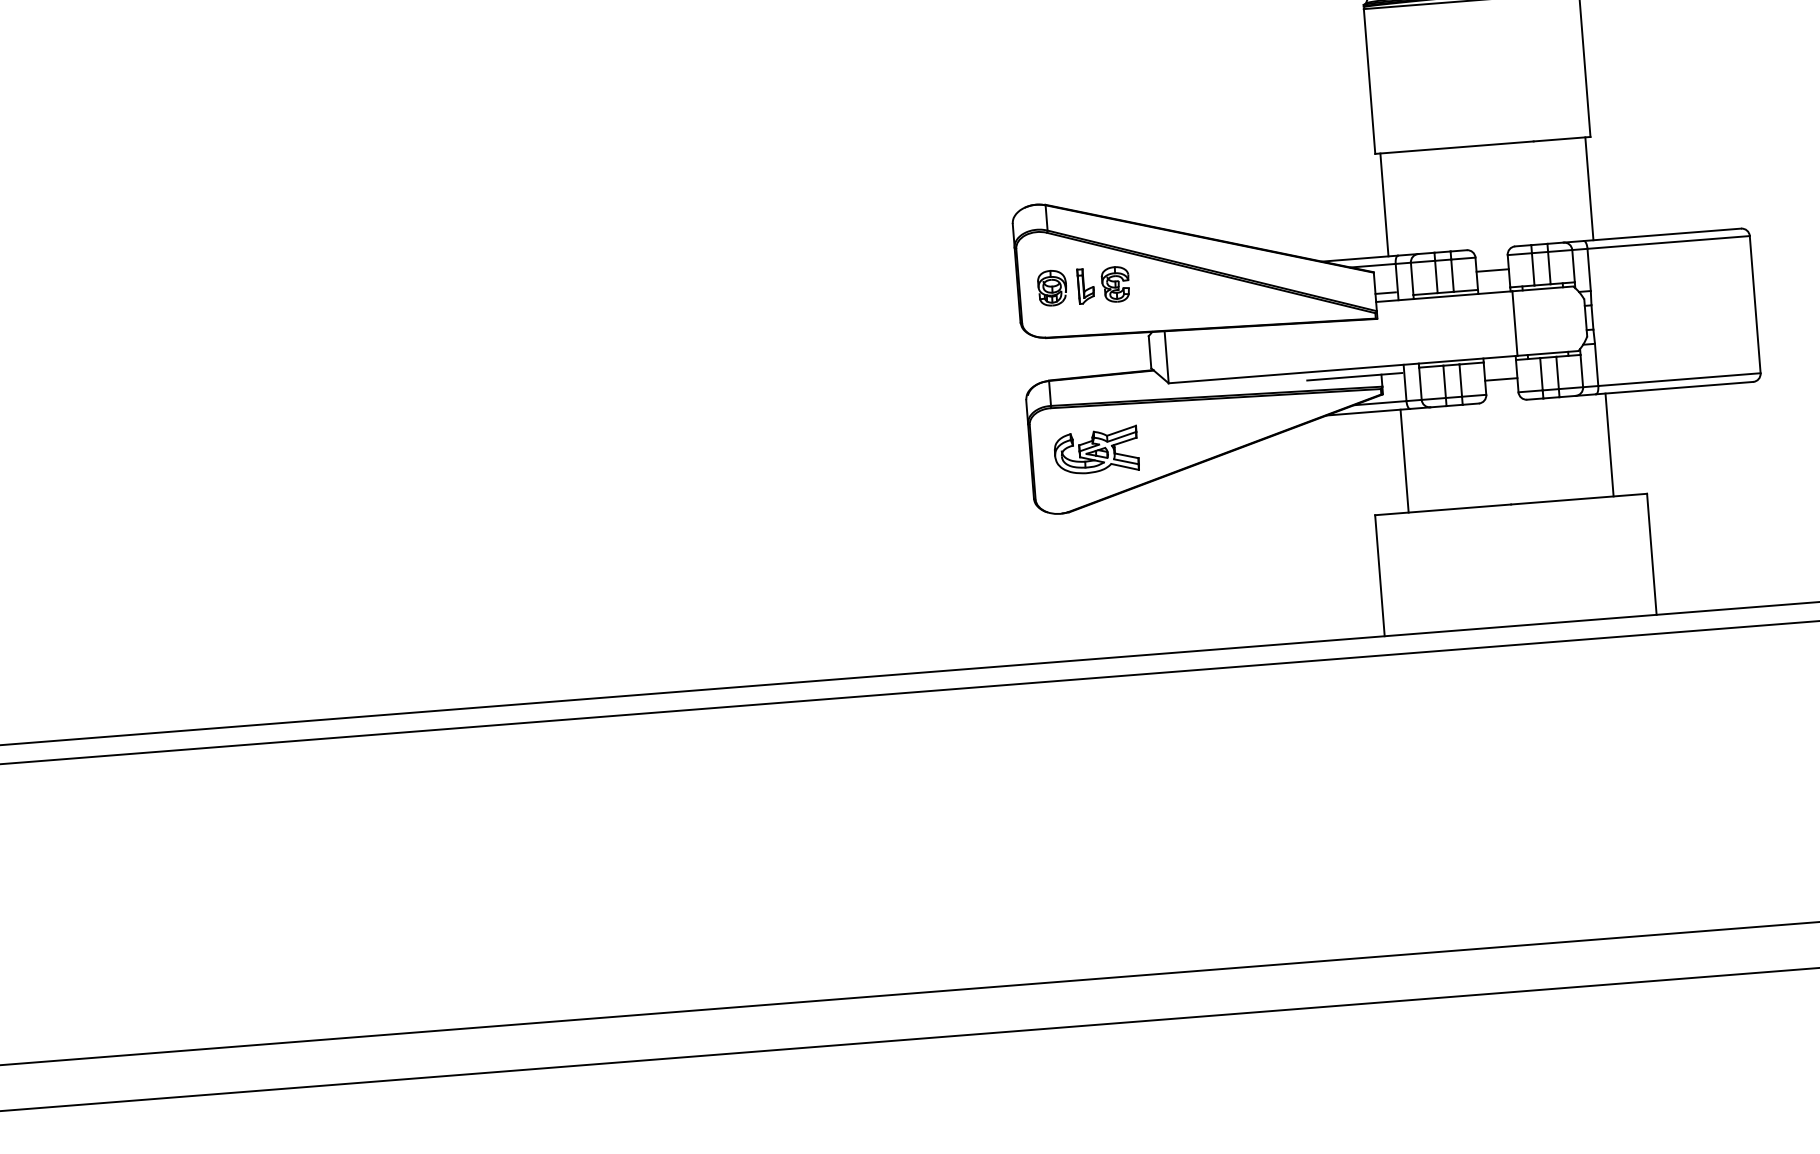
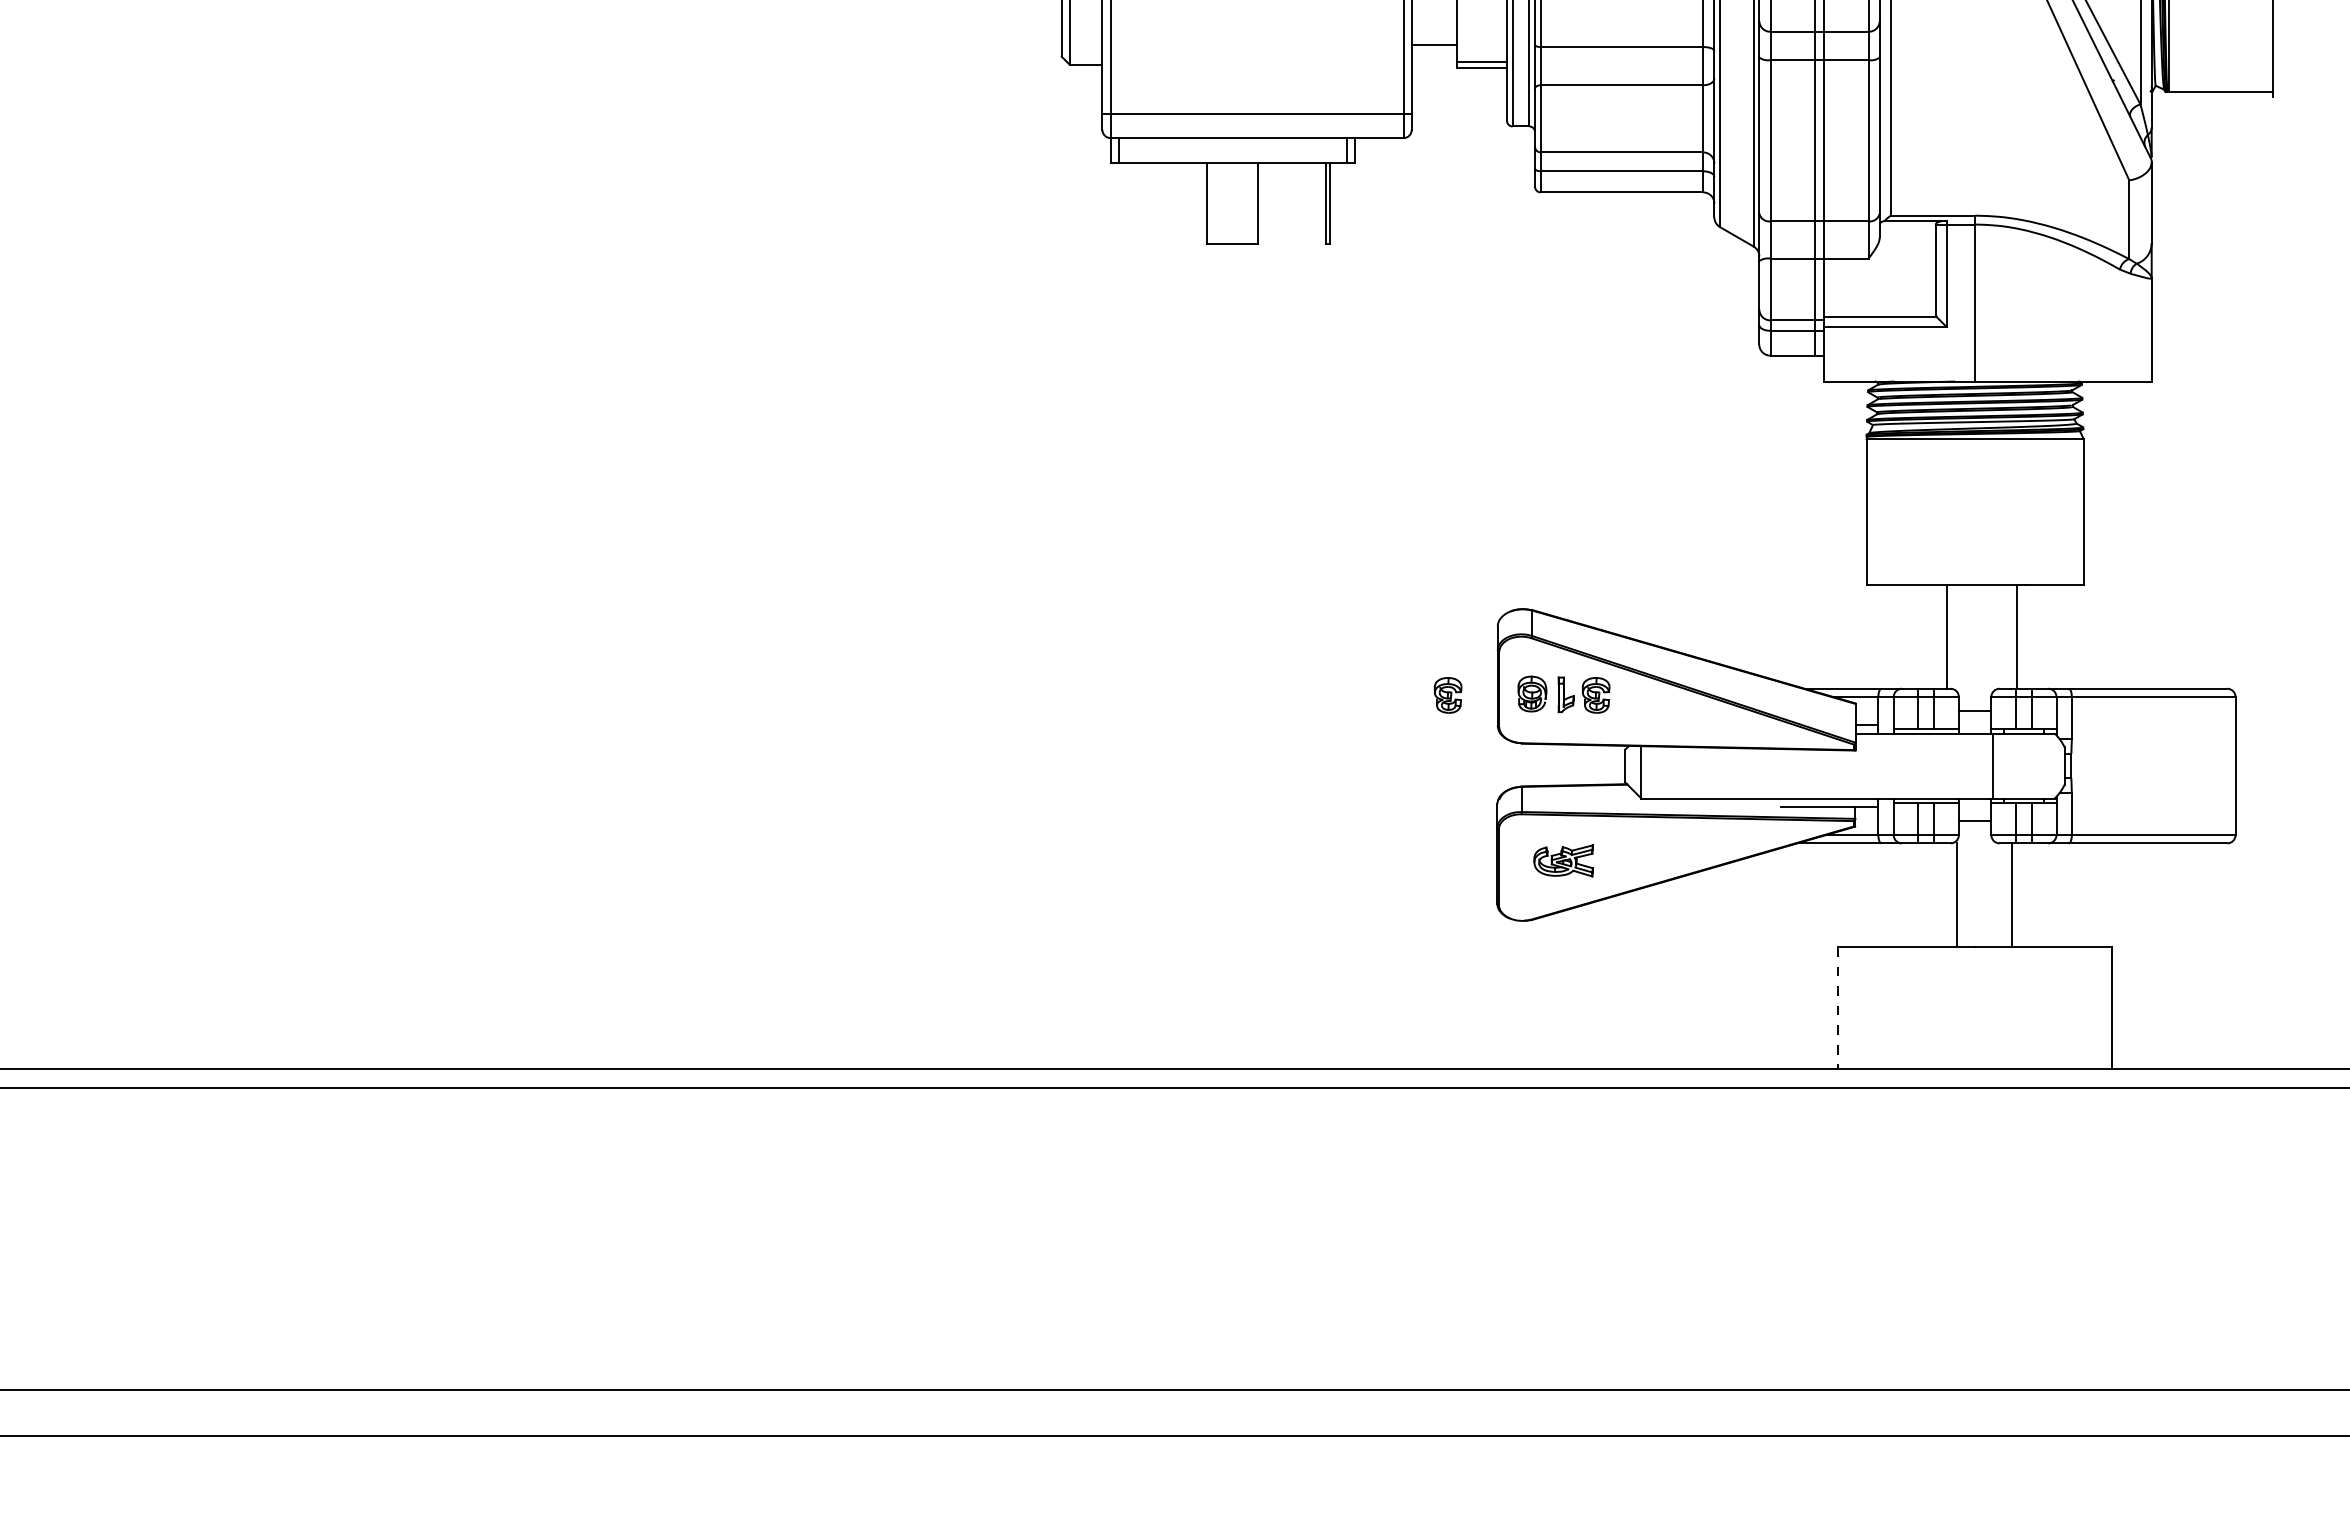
line: (1589, 188) -> (2017, 636), moved
line: (1384, 204) -> (1946, 636), moved
part: (968, 296) -> (1447, 695), added
line: (1609, 445) -> (2012, 895), moved
part: (1096, 450) -> (1563, 860), size x0.7
line: (1404, 461) -> (1956, 895), moved
line: (1379, 576) -> (1837, 1008), solid -> dashed

